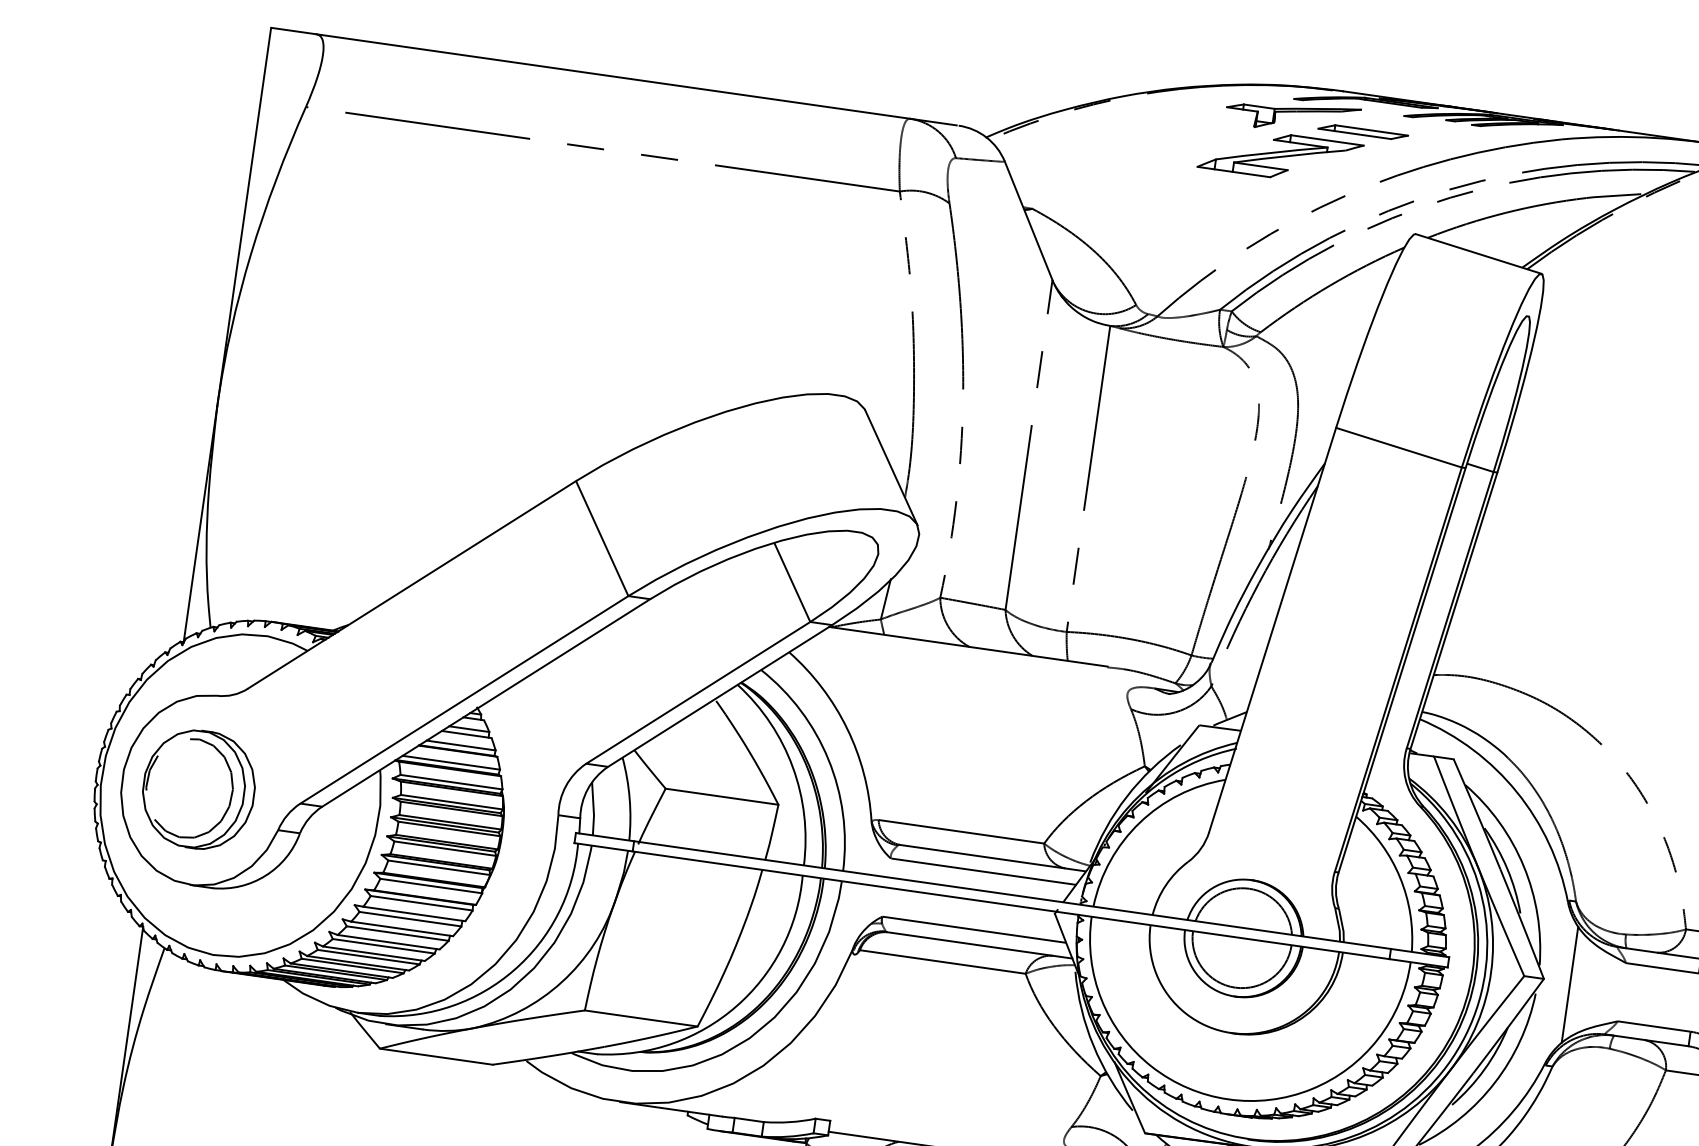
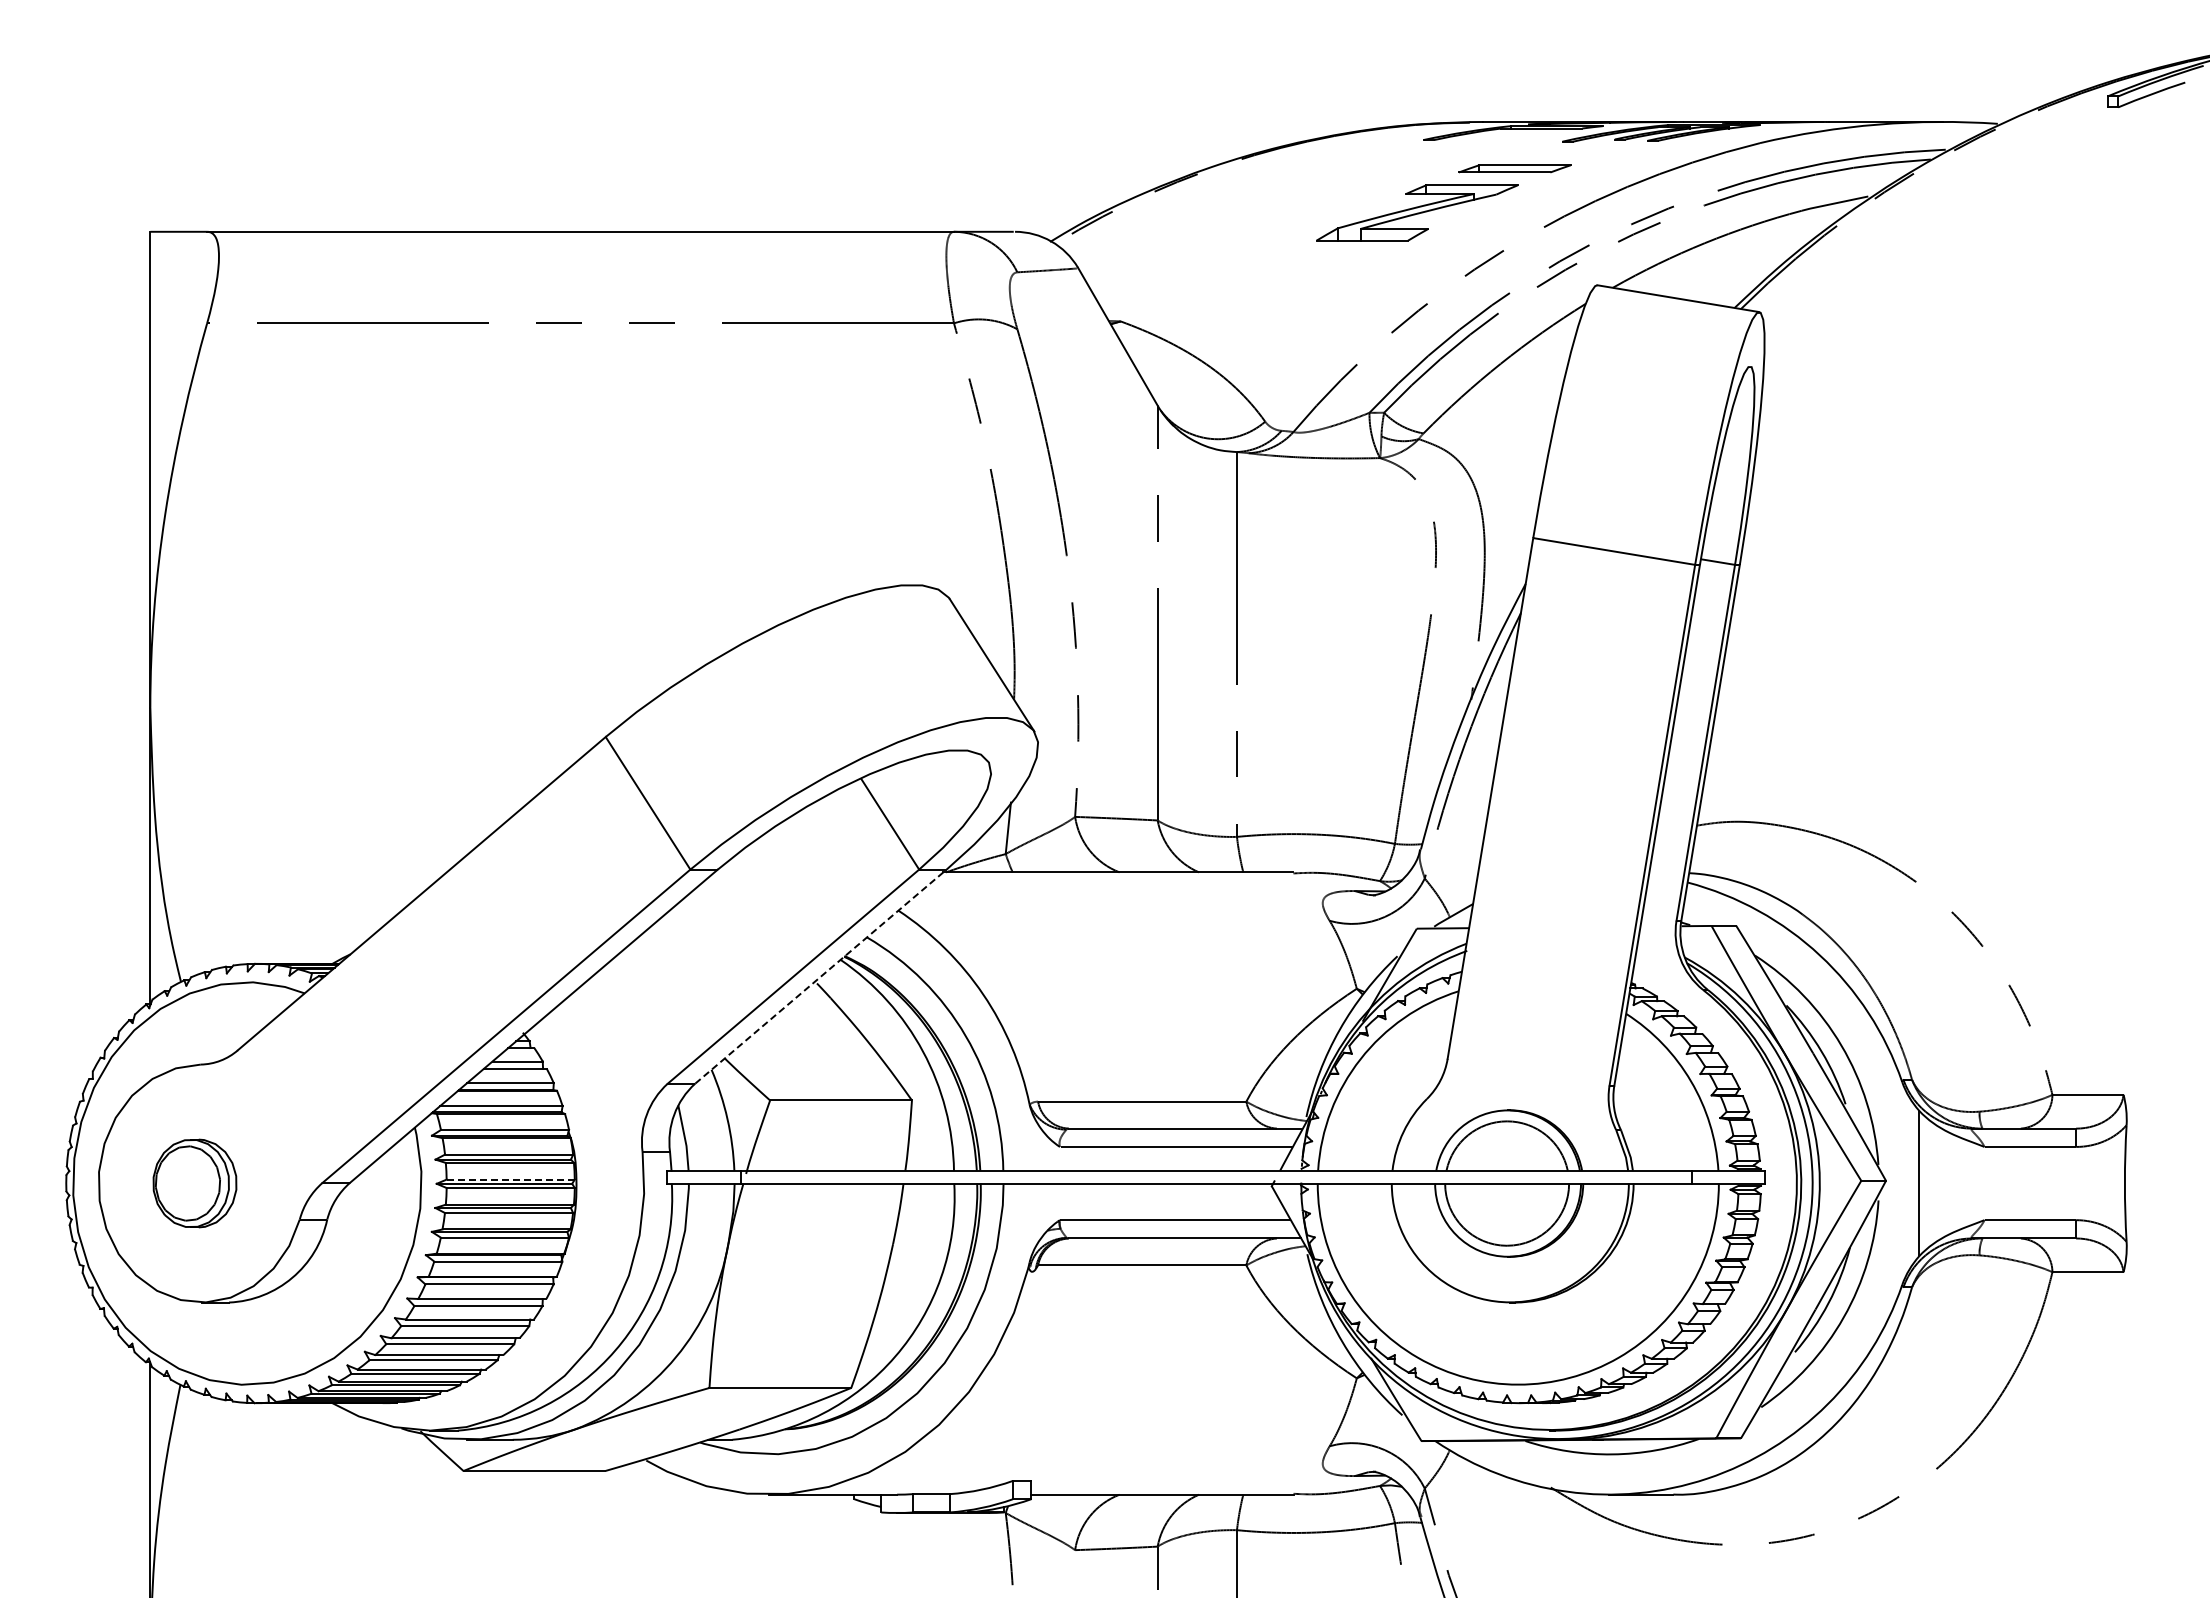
part: (1293, 116) -> (1425, 161), removed
line: (720, 695) -> (821, 976), solid -> dashed
part: (198, 789) -> (194, 1183), size x0.6
line: (451, 822) -> (511, 1179), solid -> dashed

